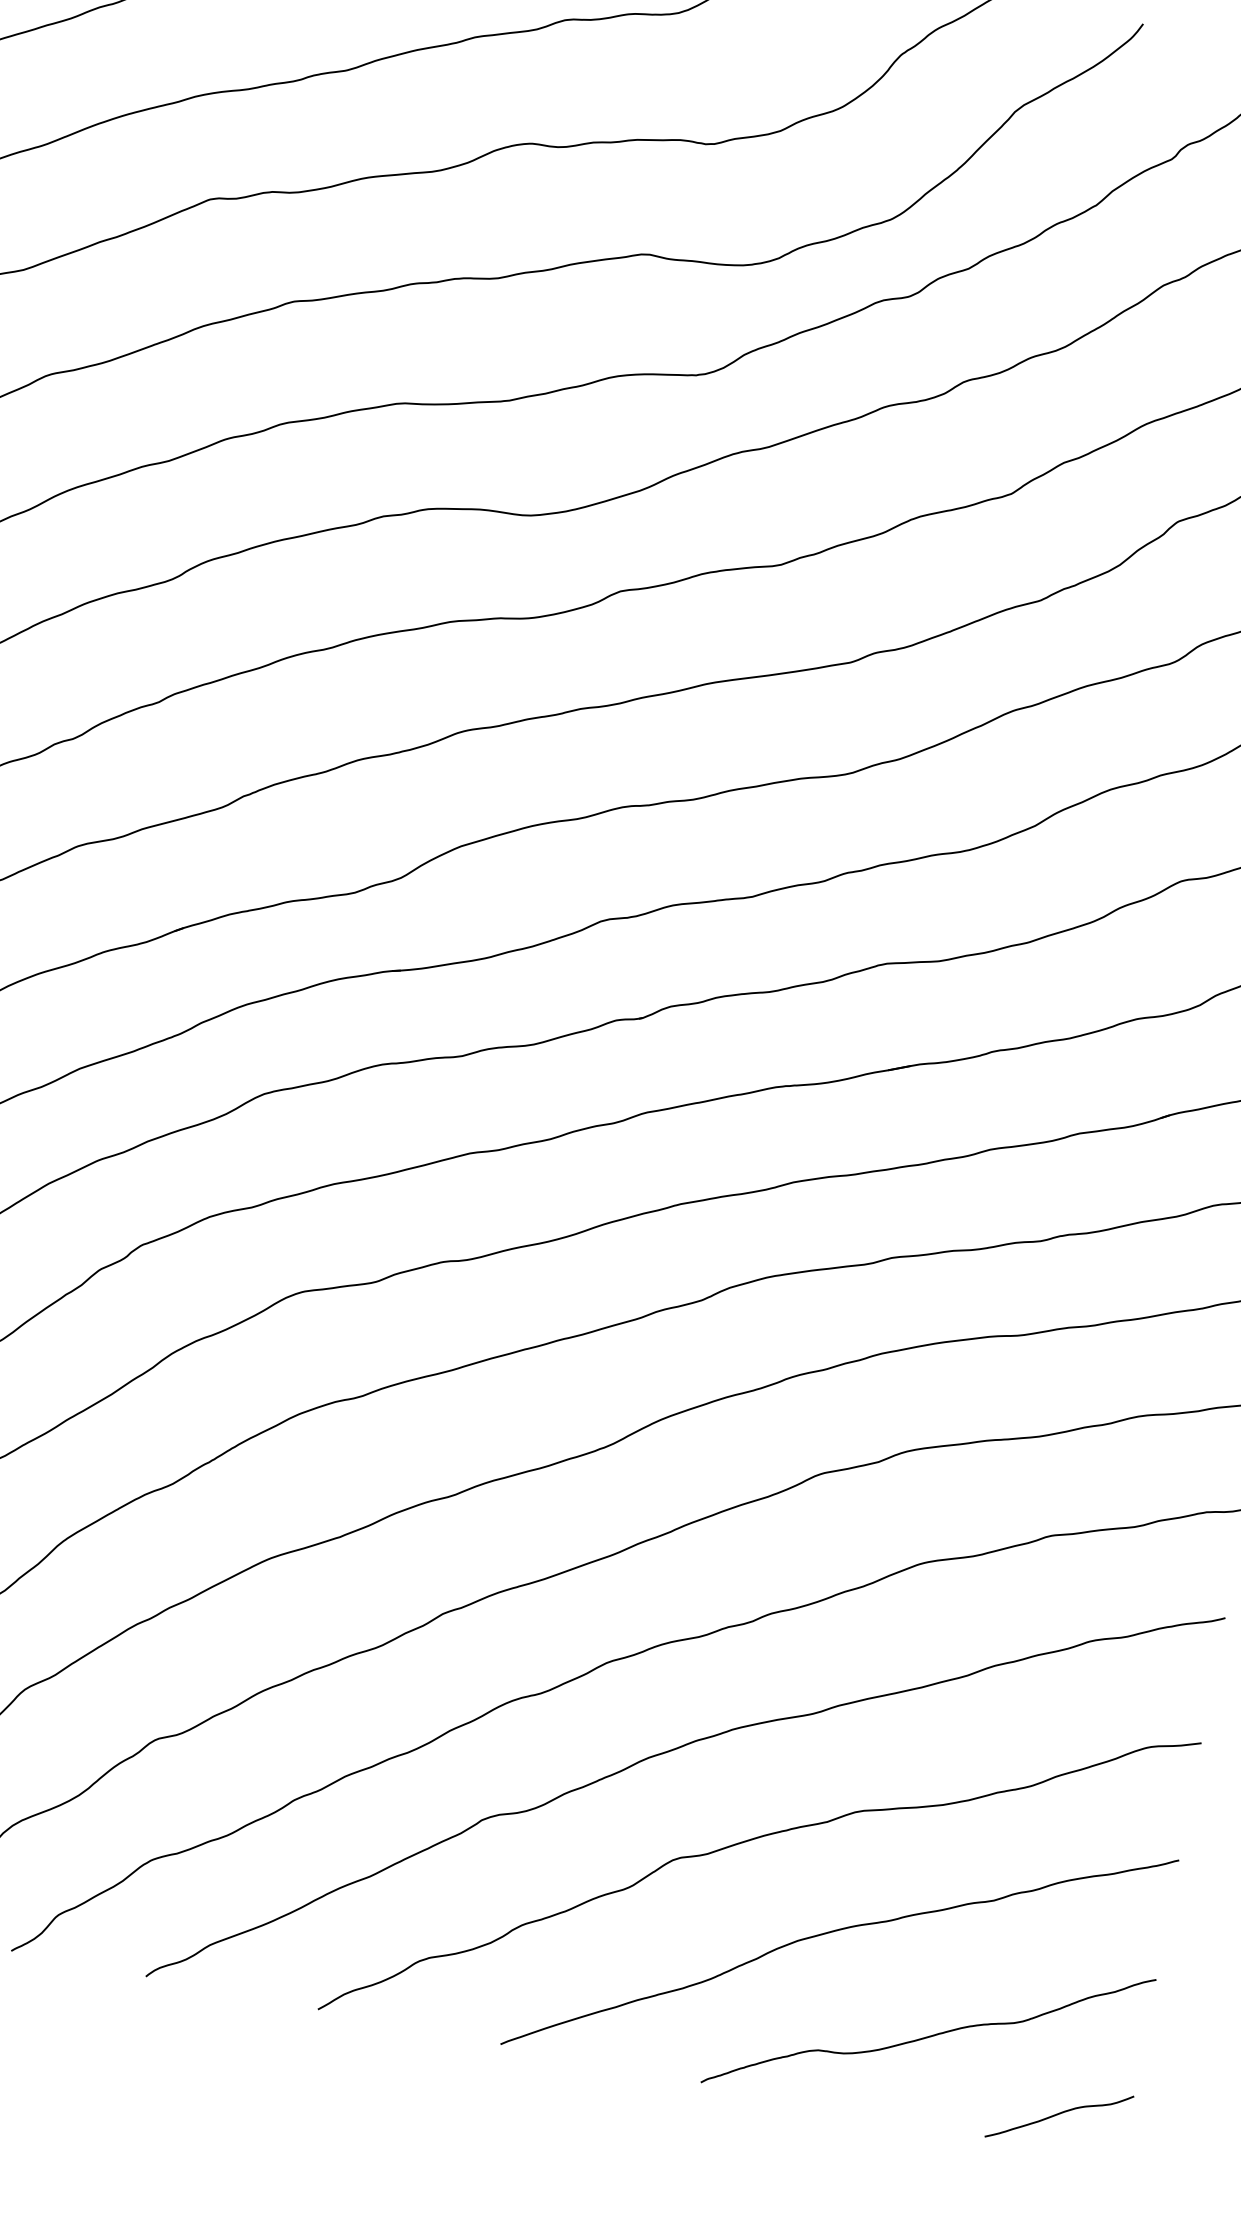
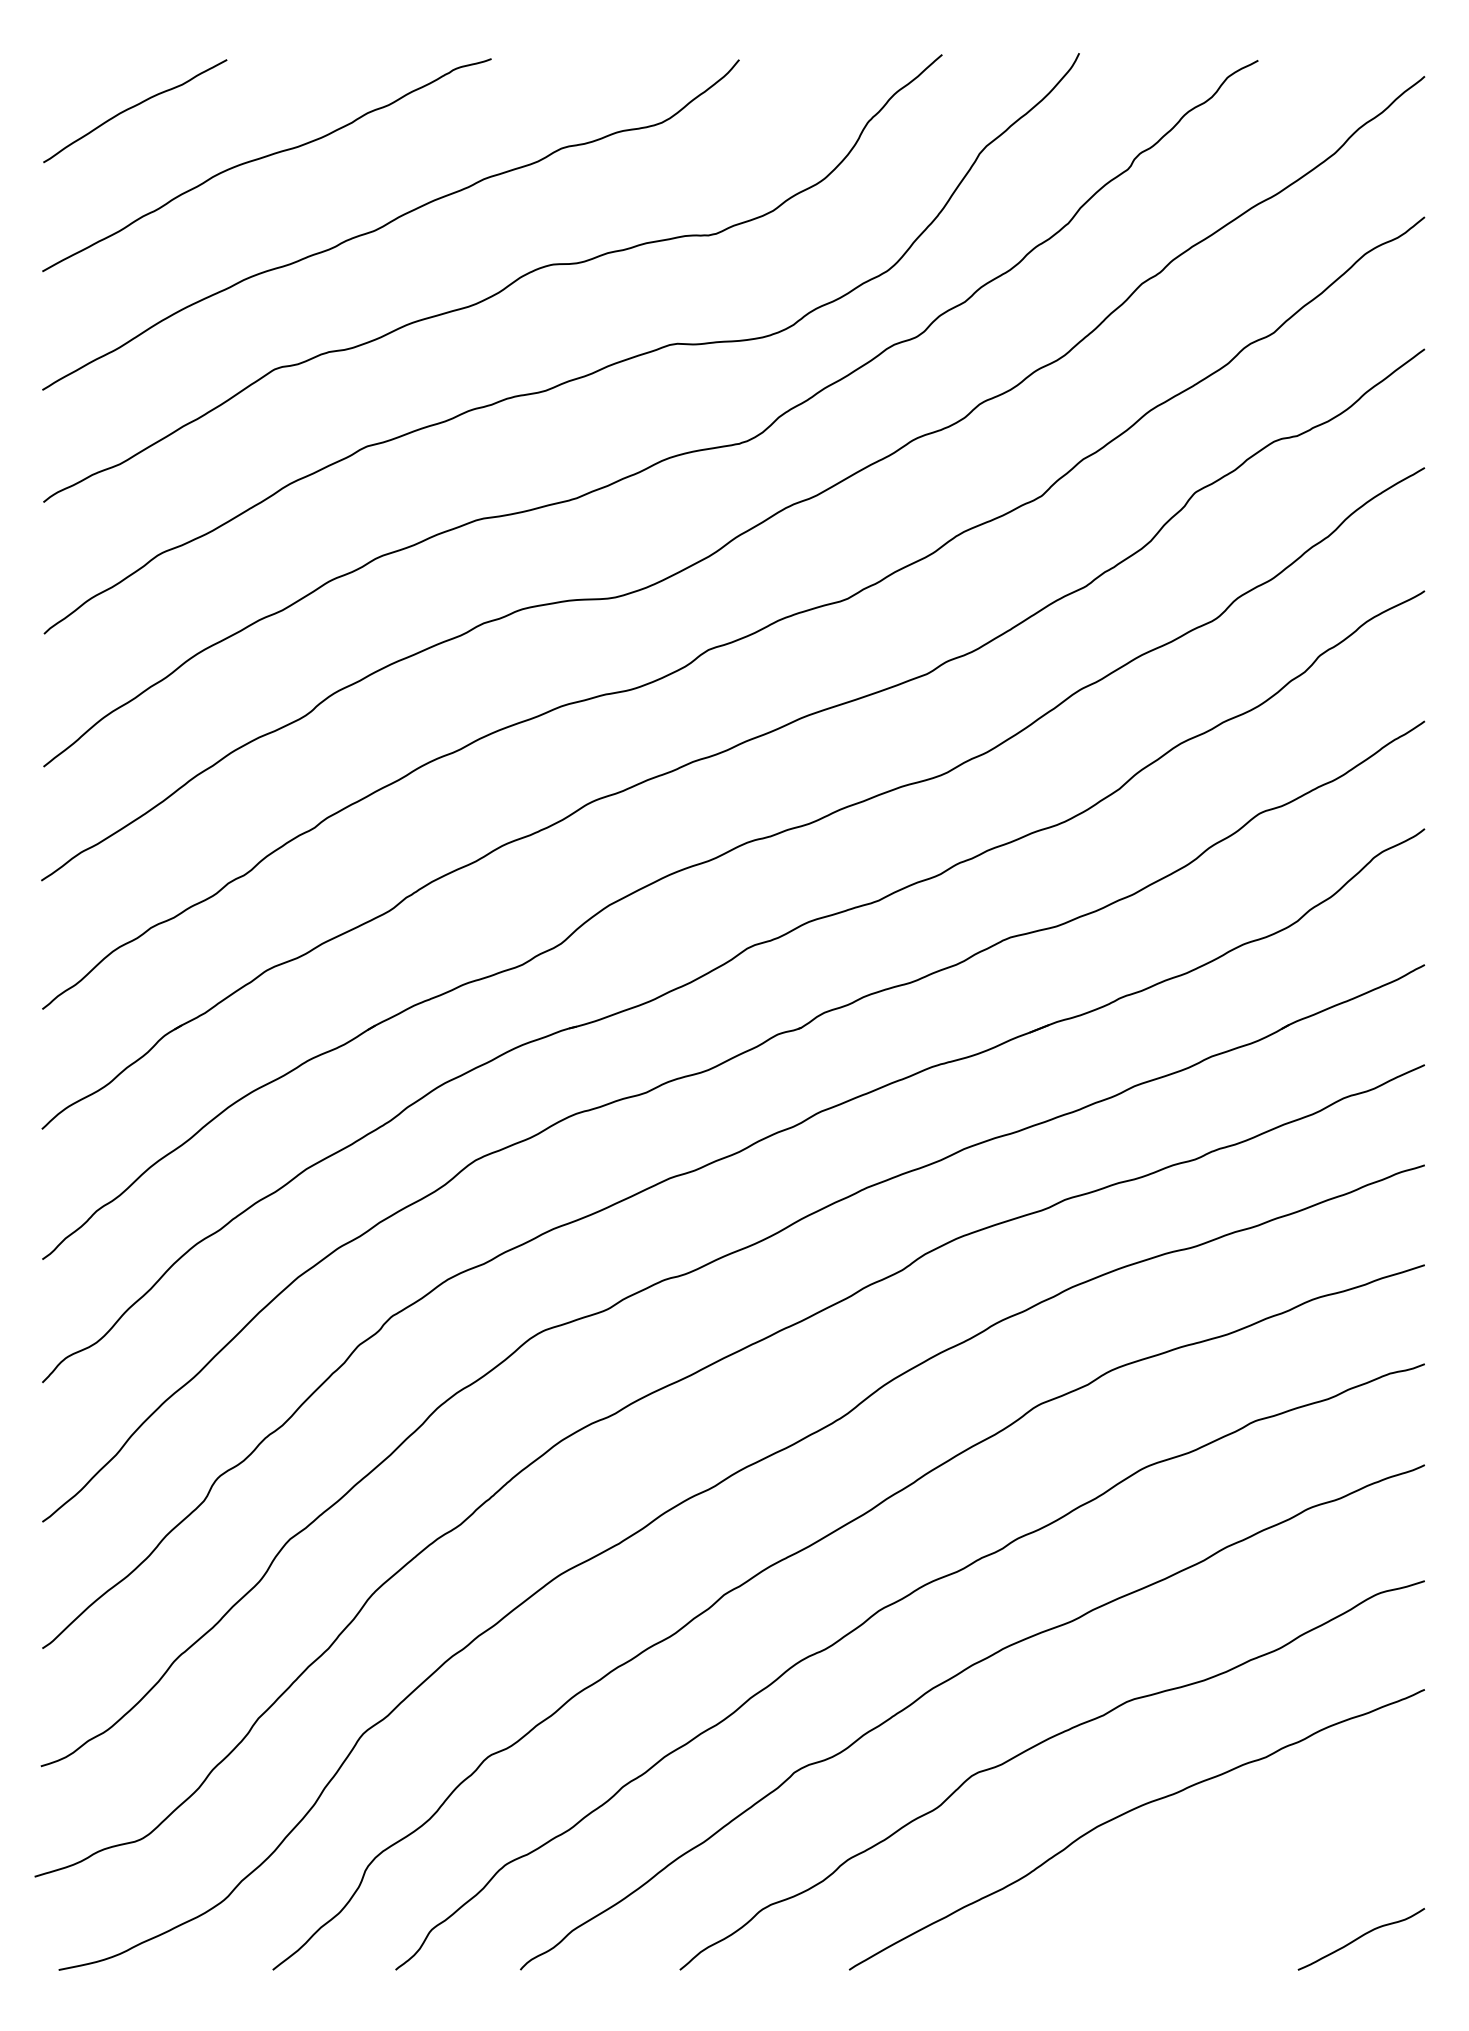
curve: (930, 2035) -> (1232, 1888), removed

